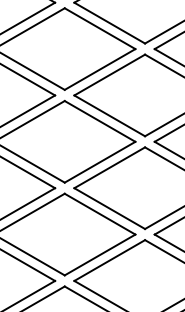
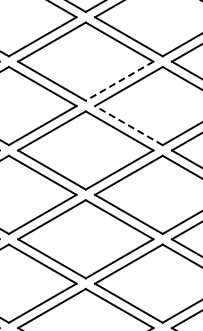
line: (99, 69) -> (119, 81), solid -> dashed
line: (109, 115) -> (128, 125), solid -> dashed

